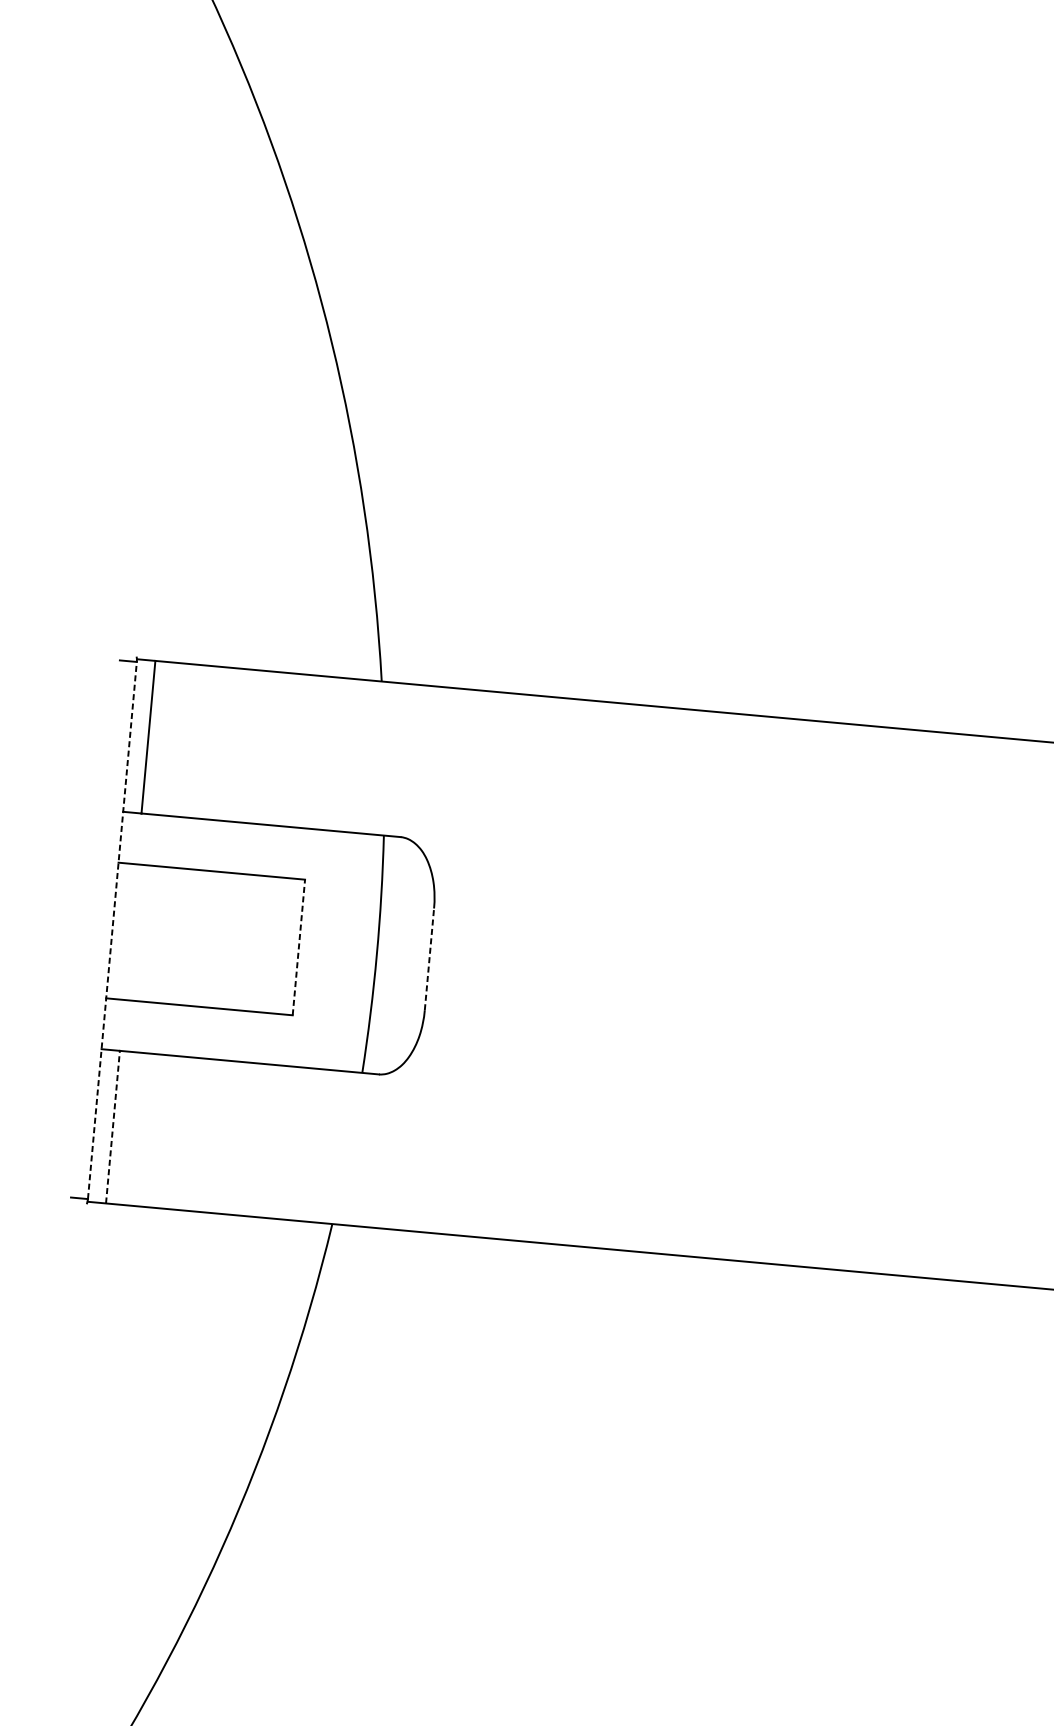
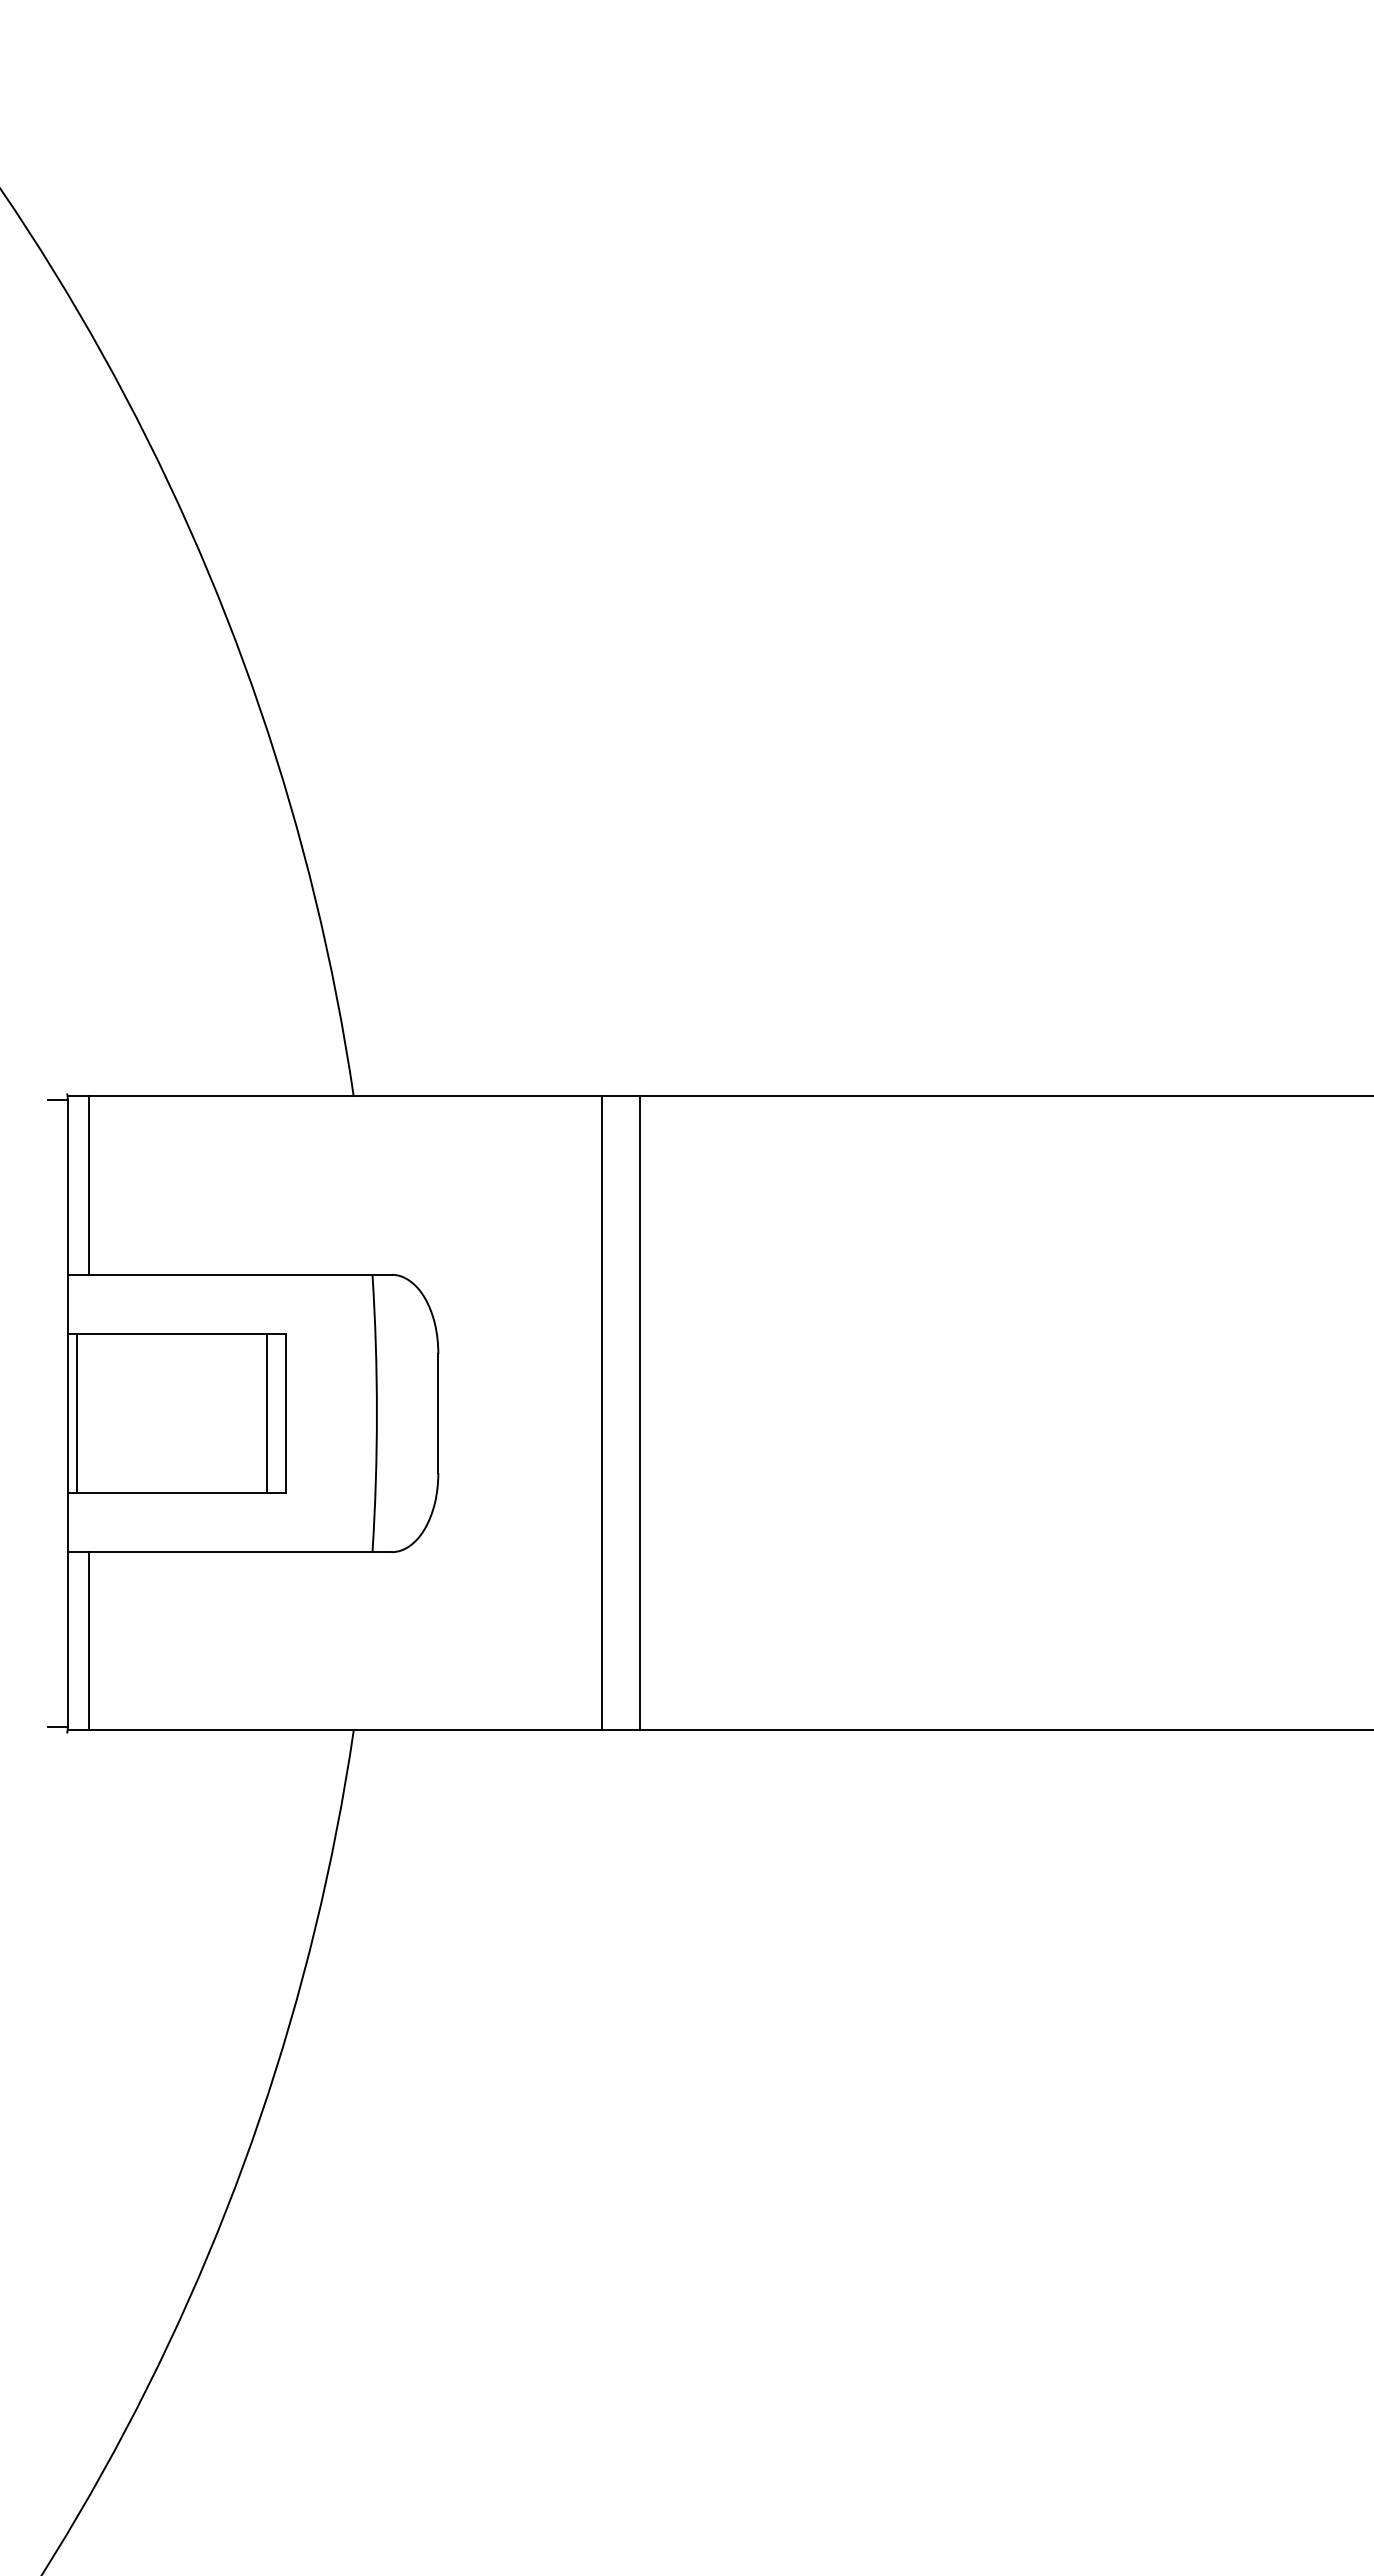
line: (112, 930) -> (67, 1413), dashed -> solid
line: (120, 931) -> (77, 1413), added
line: (283, 946) -> (267, 1413), added
line: (298, 946) -> (285, 1412), dashed -> solid
line: (429, 958) -> (438, 1412), dashed -> solid
line: (569, 972) -> (601, 1413), added
line: (602, 975) -> (640, 1413), added
line: (113, 1126) -> (89, 1640), dashed -> solid

